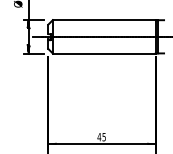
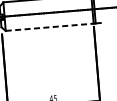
line: (104, 53) -> (49, 27), solid -> dashed

